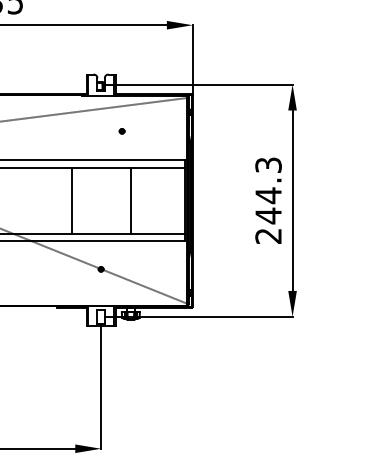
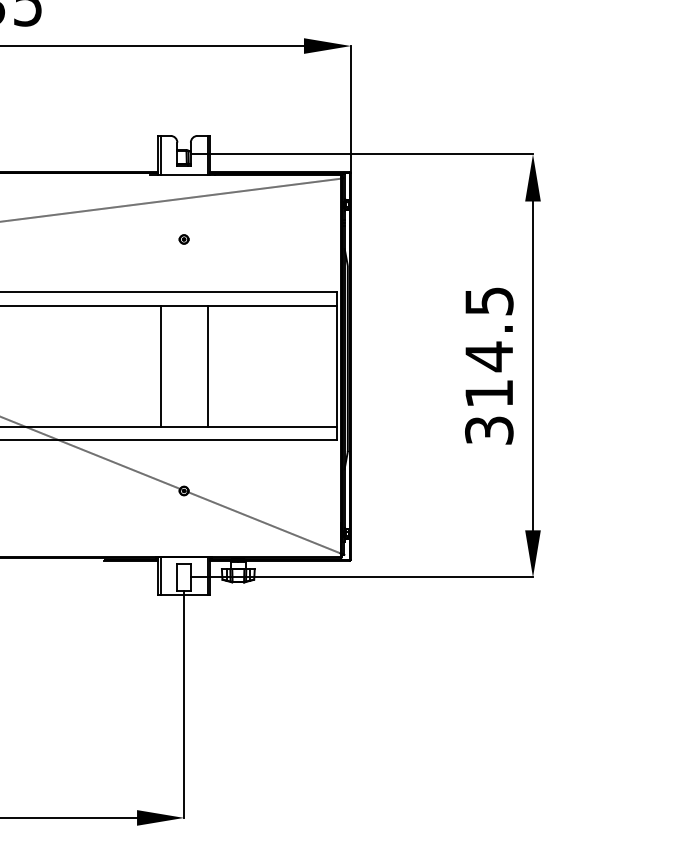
part: (121, 131) -> (182, 239), moved
line: (72, 200) -> (161, 365), moved
line: (131, 200) -> (208, 365), moved
text: (268, 200) -> (489, 365), 244.3 -> 314.5

